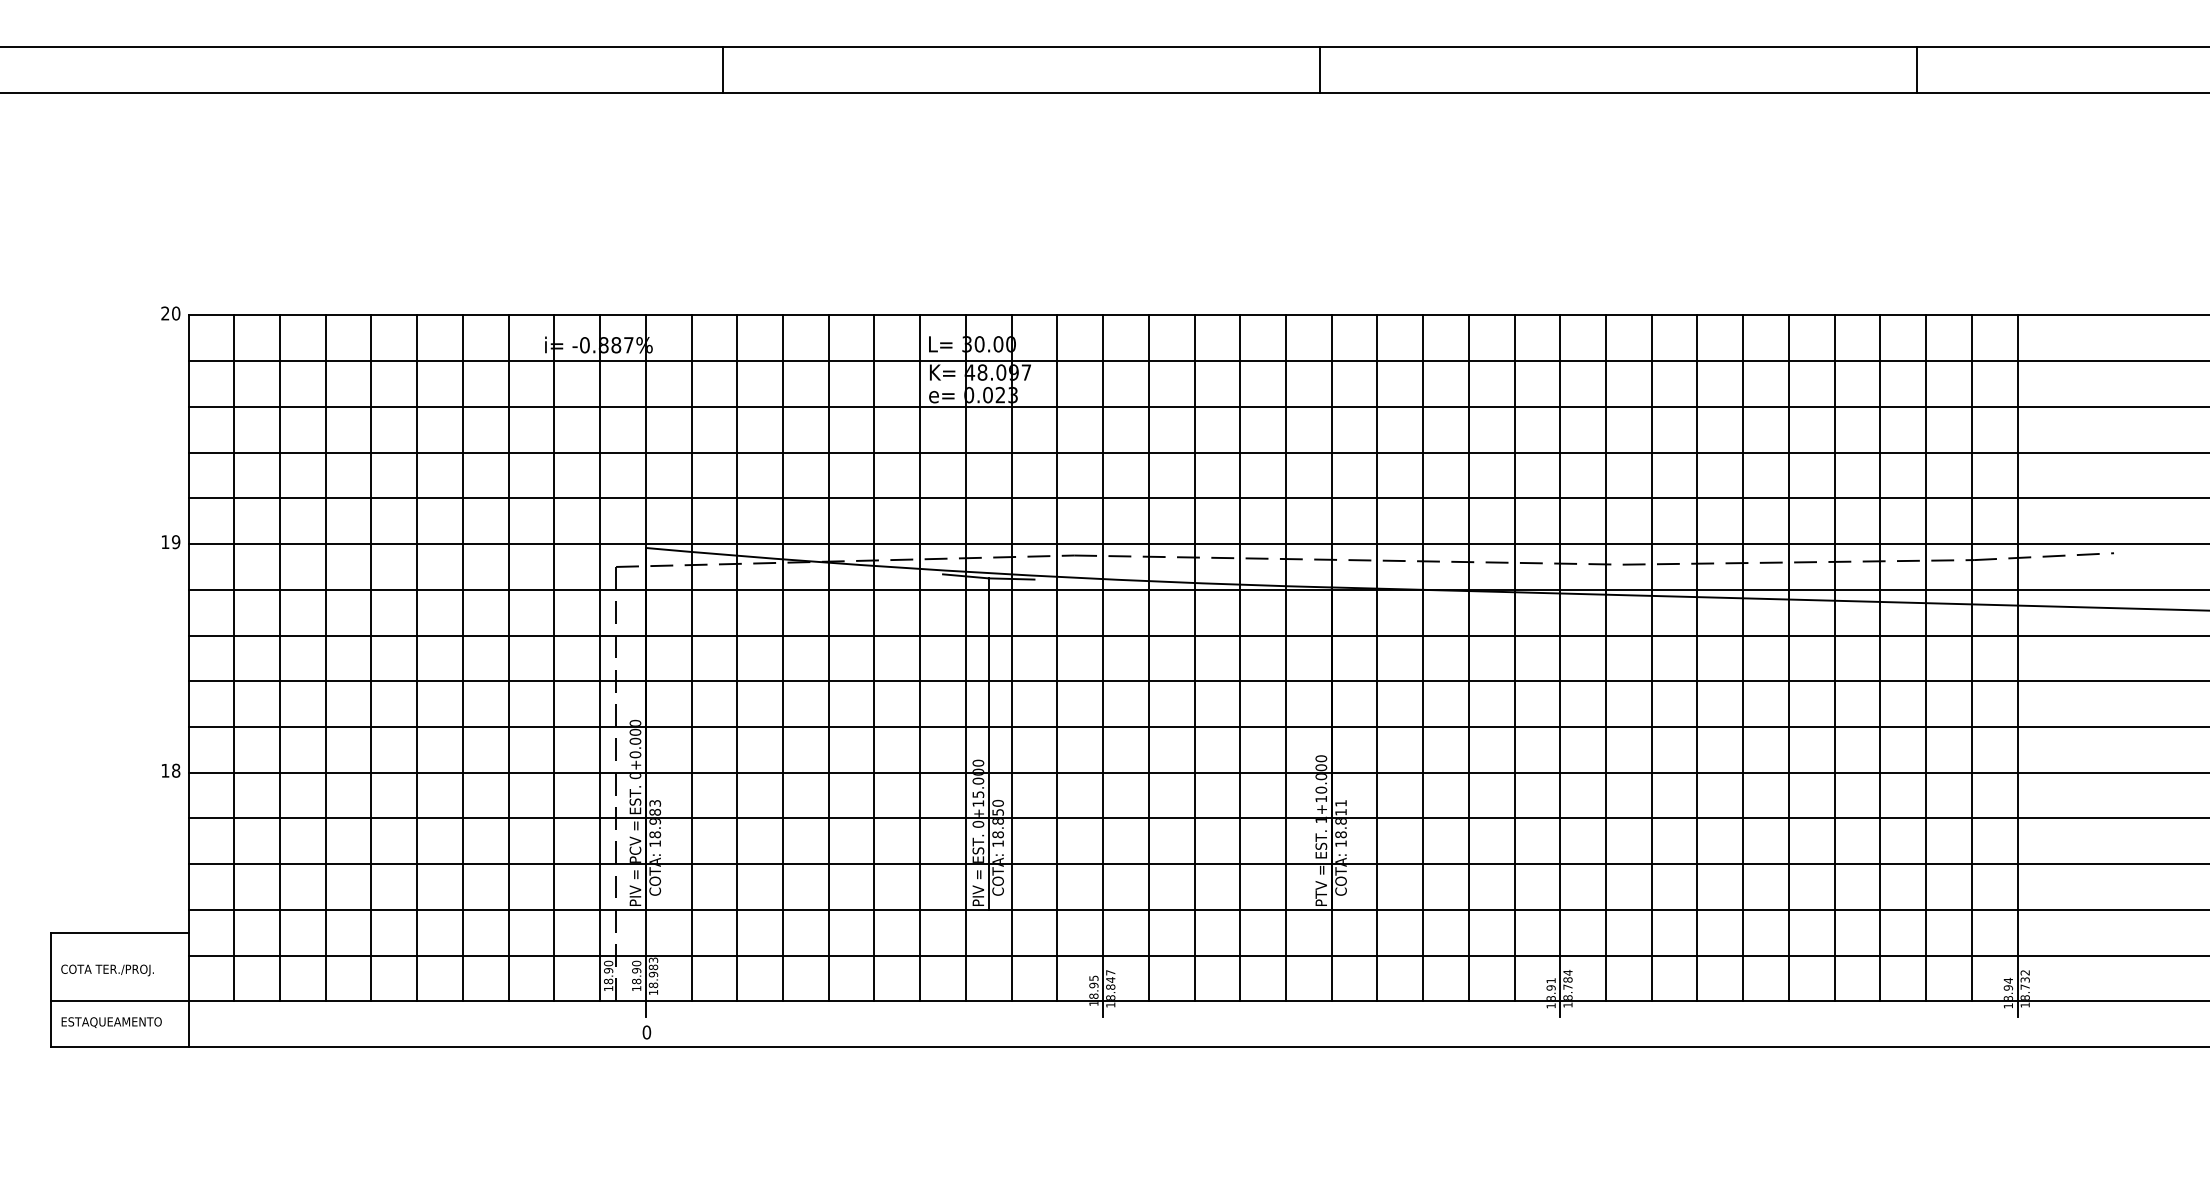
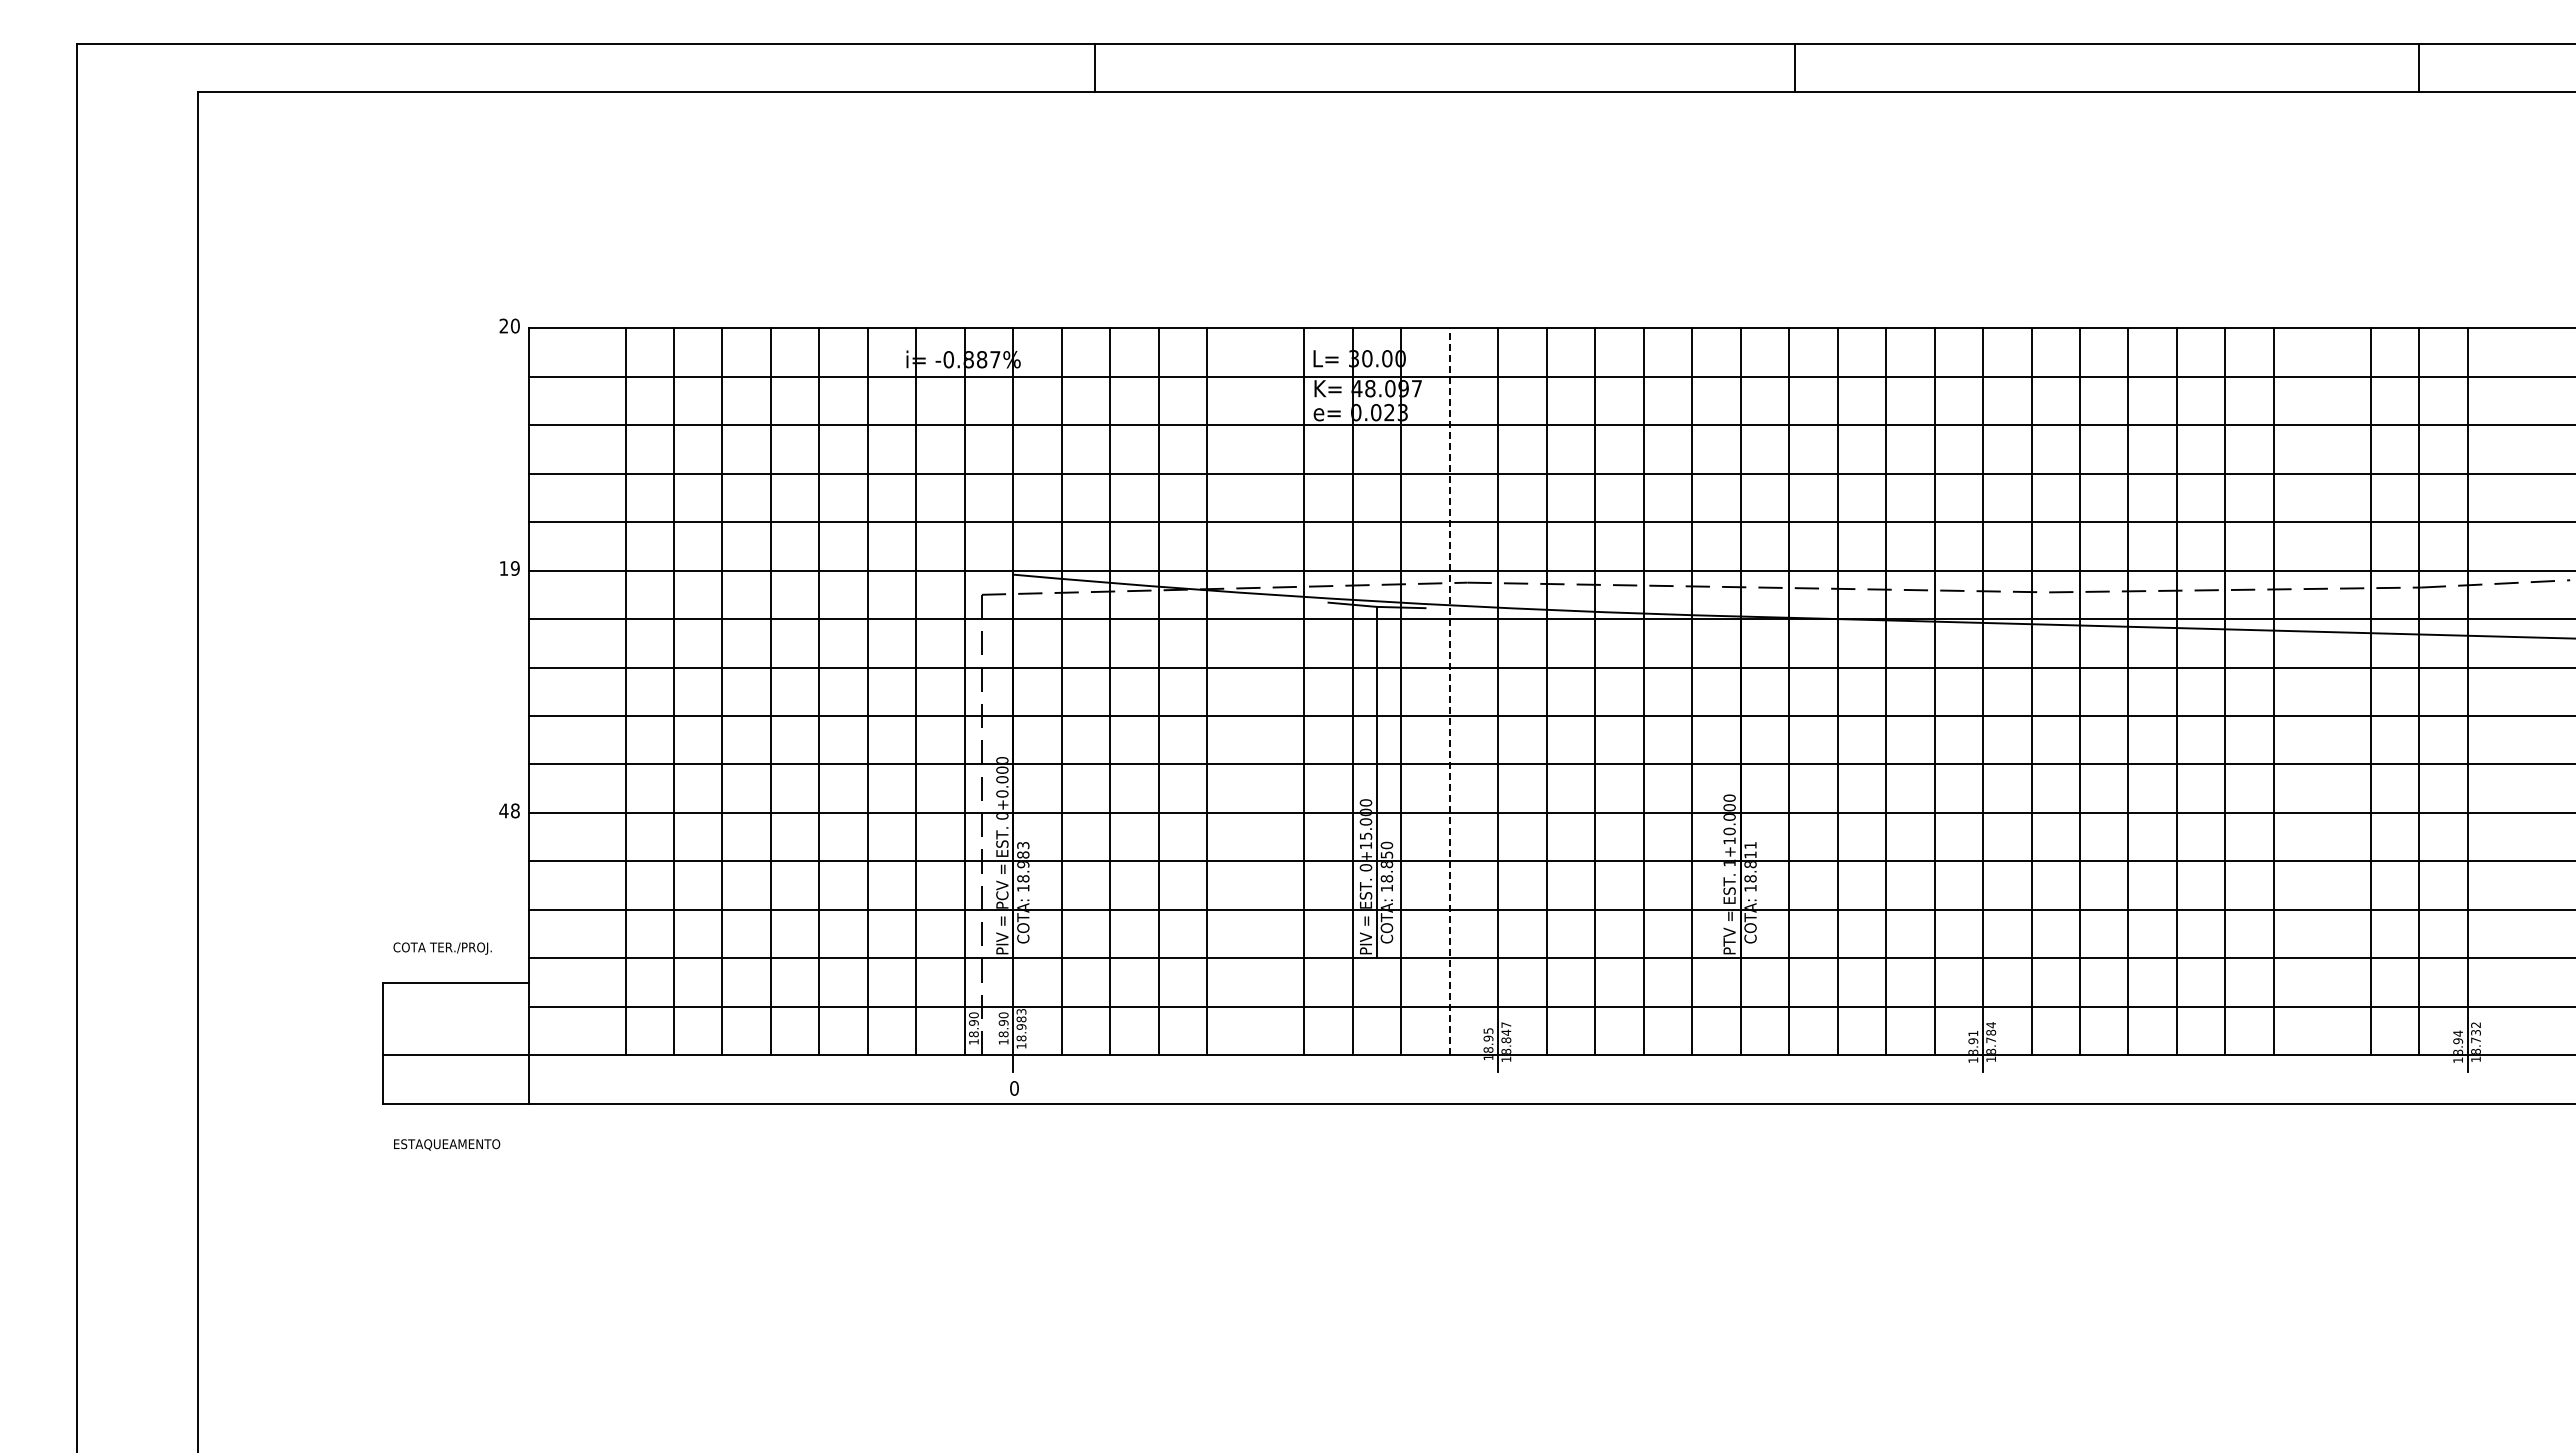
line: (1320, 69) -> (1795, 67), moved
line: (1916, 69) -> (2418, 67), moved
line: (234, 658) -> (577, 691), removed
line: (874, 658) -> (1255, 691), removed
line: (1057, 658) -> (1449, 691), solid -> dashed
line: (1880, 658) -> (2322, 691), removed
text: (164, 770) -> (503, 810), 18 -> 48
text: (107, 970) -> (442, 948), moved
text: (112, 1022) -> (447, 1144), moved

